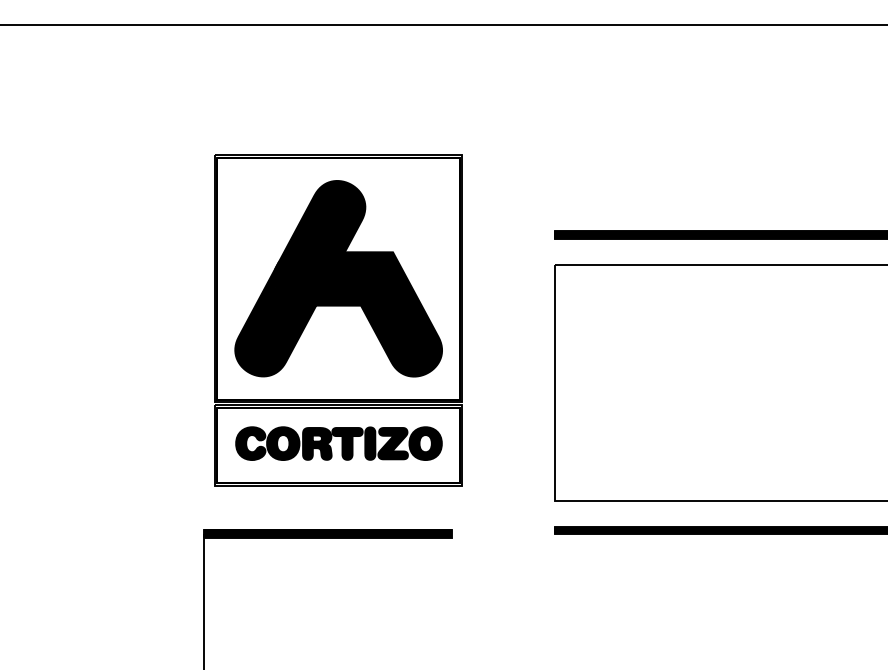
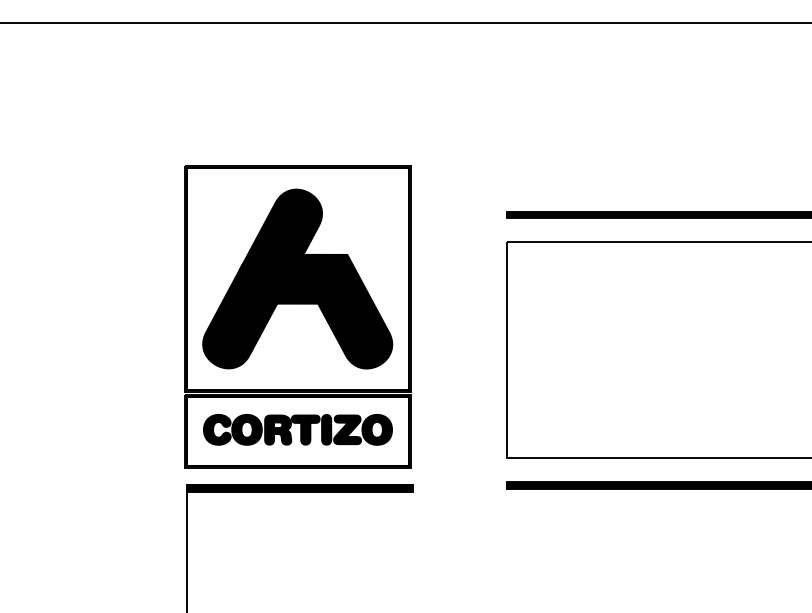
part: (338, 319) -> (297, 316), moved

